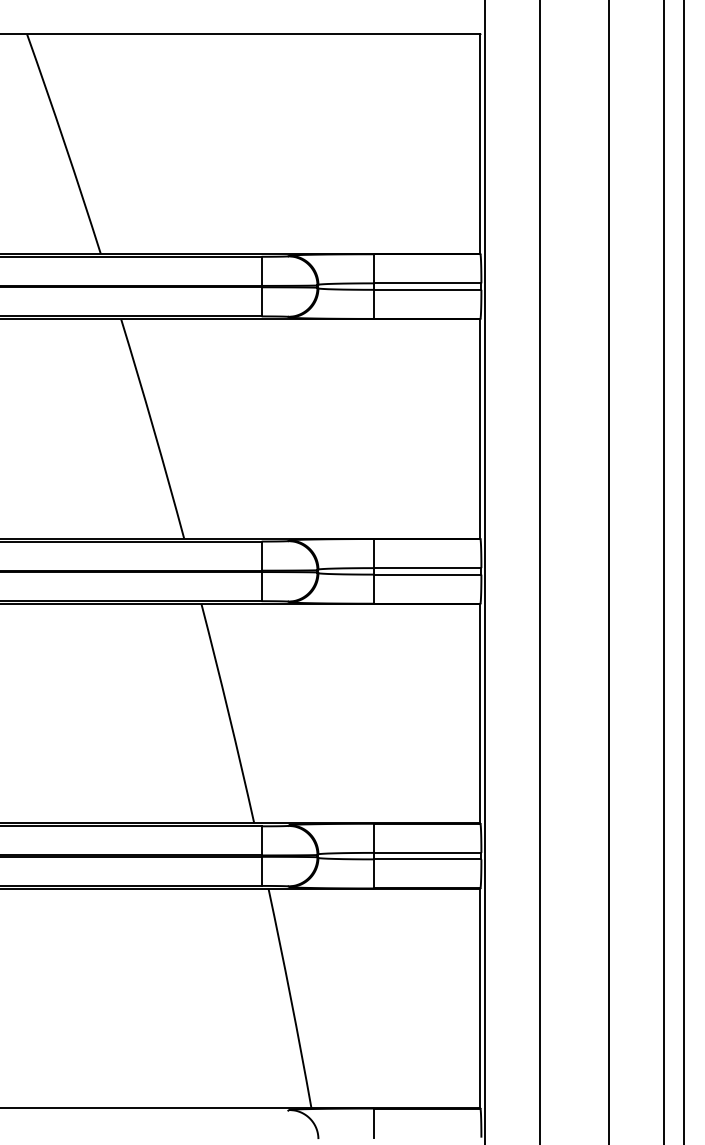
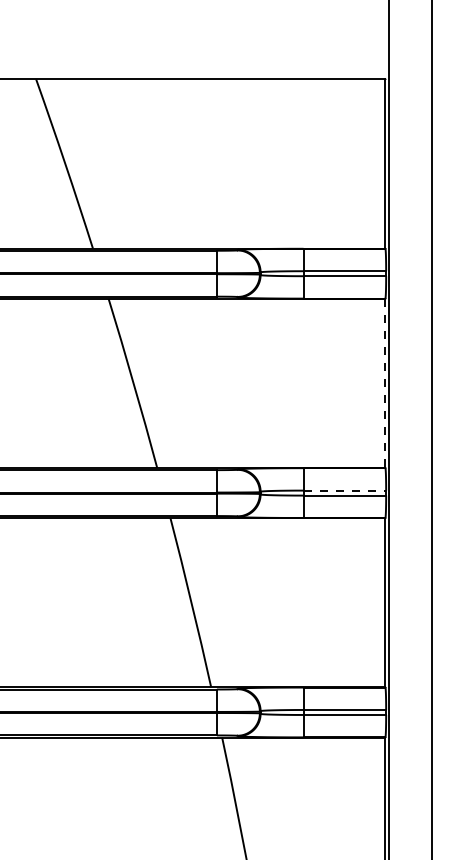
line: (479, 428) -> (384, 383), solid -> dashed
line: (427, 568) -> (344, 490), solid -> dashed

